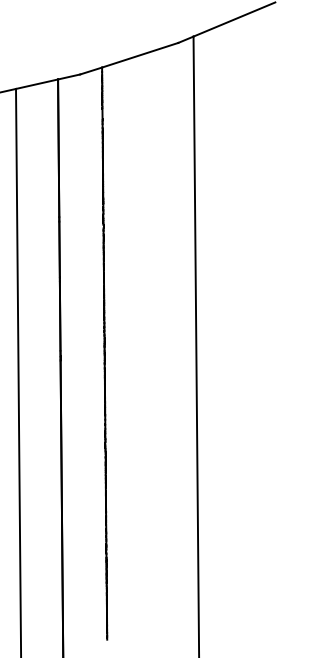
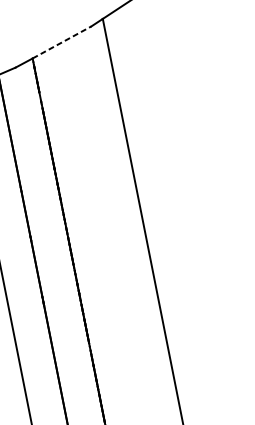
line: (140, 55) -> (62, 42), solid -> dashed

